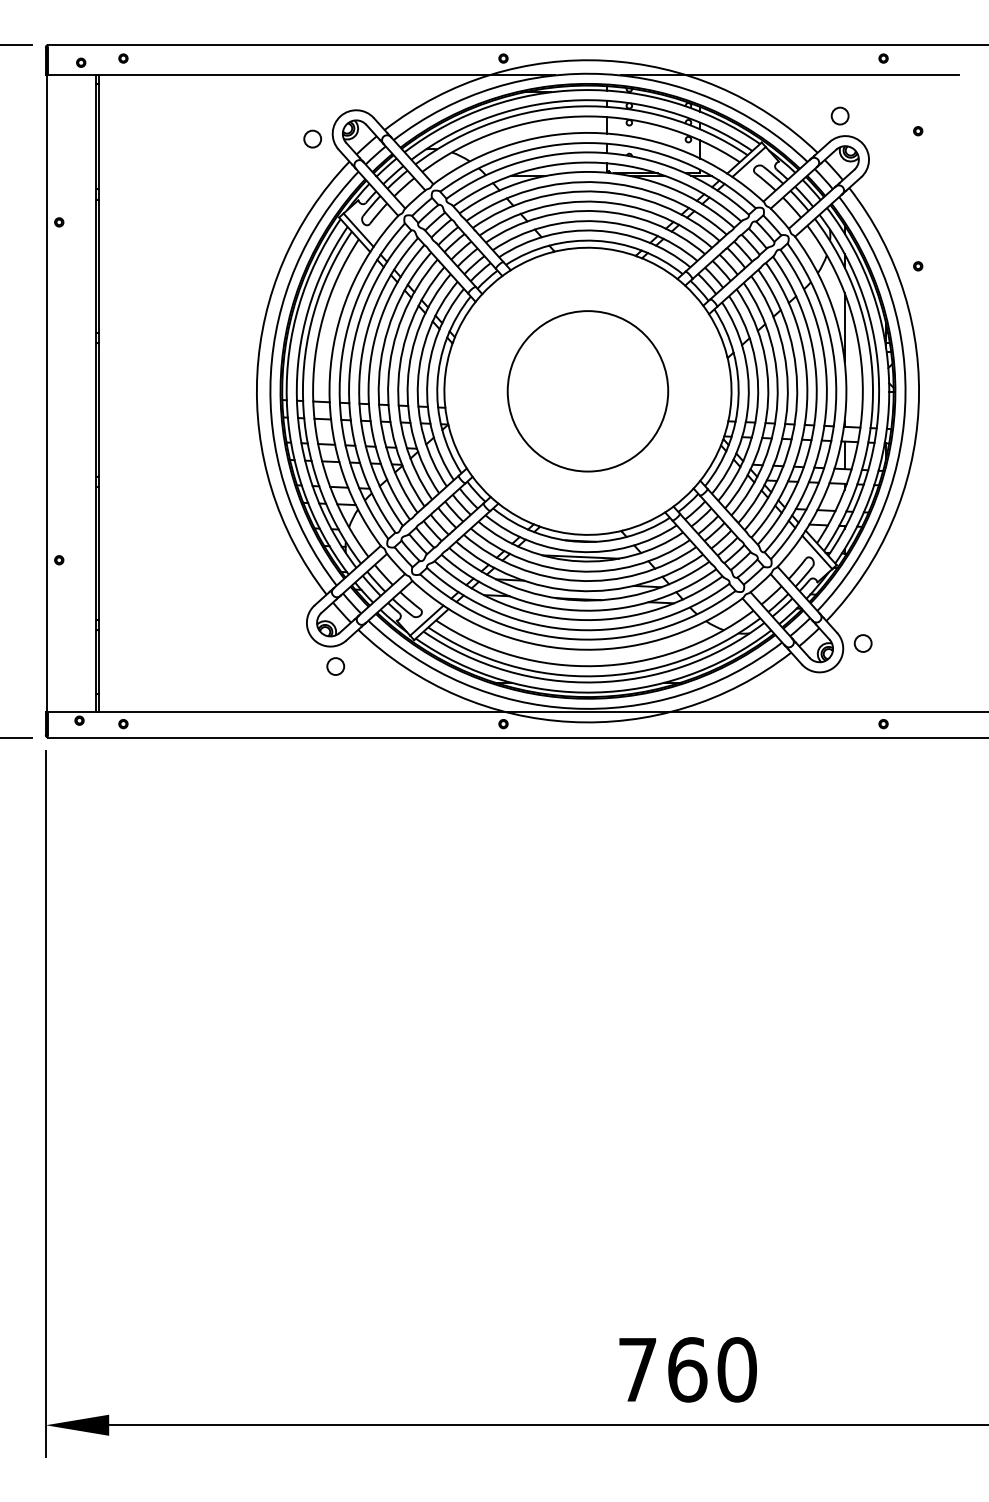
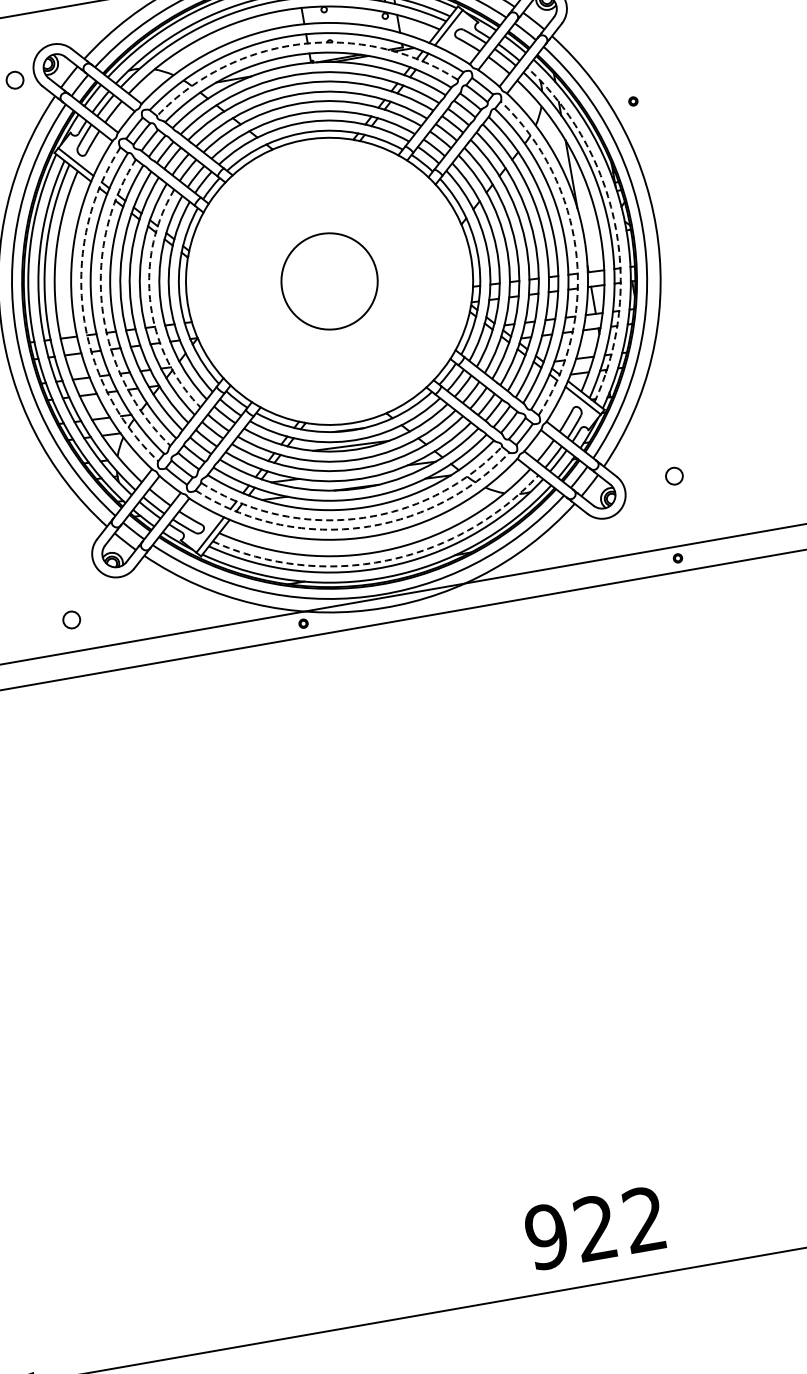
arc: (600, 152) -> (300, 43), solid -> dashed
arc: (340, 378) -> (83, 311), solid -> dashed
arc: (359, 379) -> (102, 309), solid -> dashed
arc: (407, 381) -> (150, 302), solid -> dashed
arc: (879, 383) -> (615, 223), solid -> dashed
circle: (587, 391) -> (329, 281), size x0.6
arc: (835, 404) -> (575, 251), solid -> dashed
arc: (575, 629) -> (358, 518), solid -> dashed
arc: (574, 639) -> (358, 528), solid -> dashed
circle: (862, 643) -> (673, 476), moved
circle: (335, 666) -> (71, 619), moved
arc: (595, 676) -> (386, 561), solid -> dashed
text: (687, 1369) -> (595, 1227), 760 -> 922

